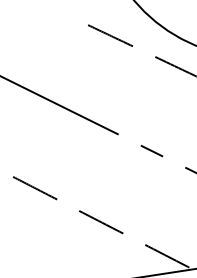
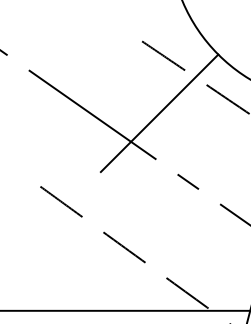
line: (114, 90) -> (159, 113), added

